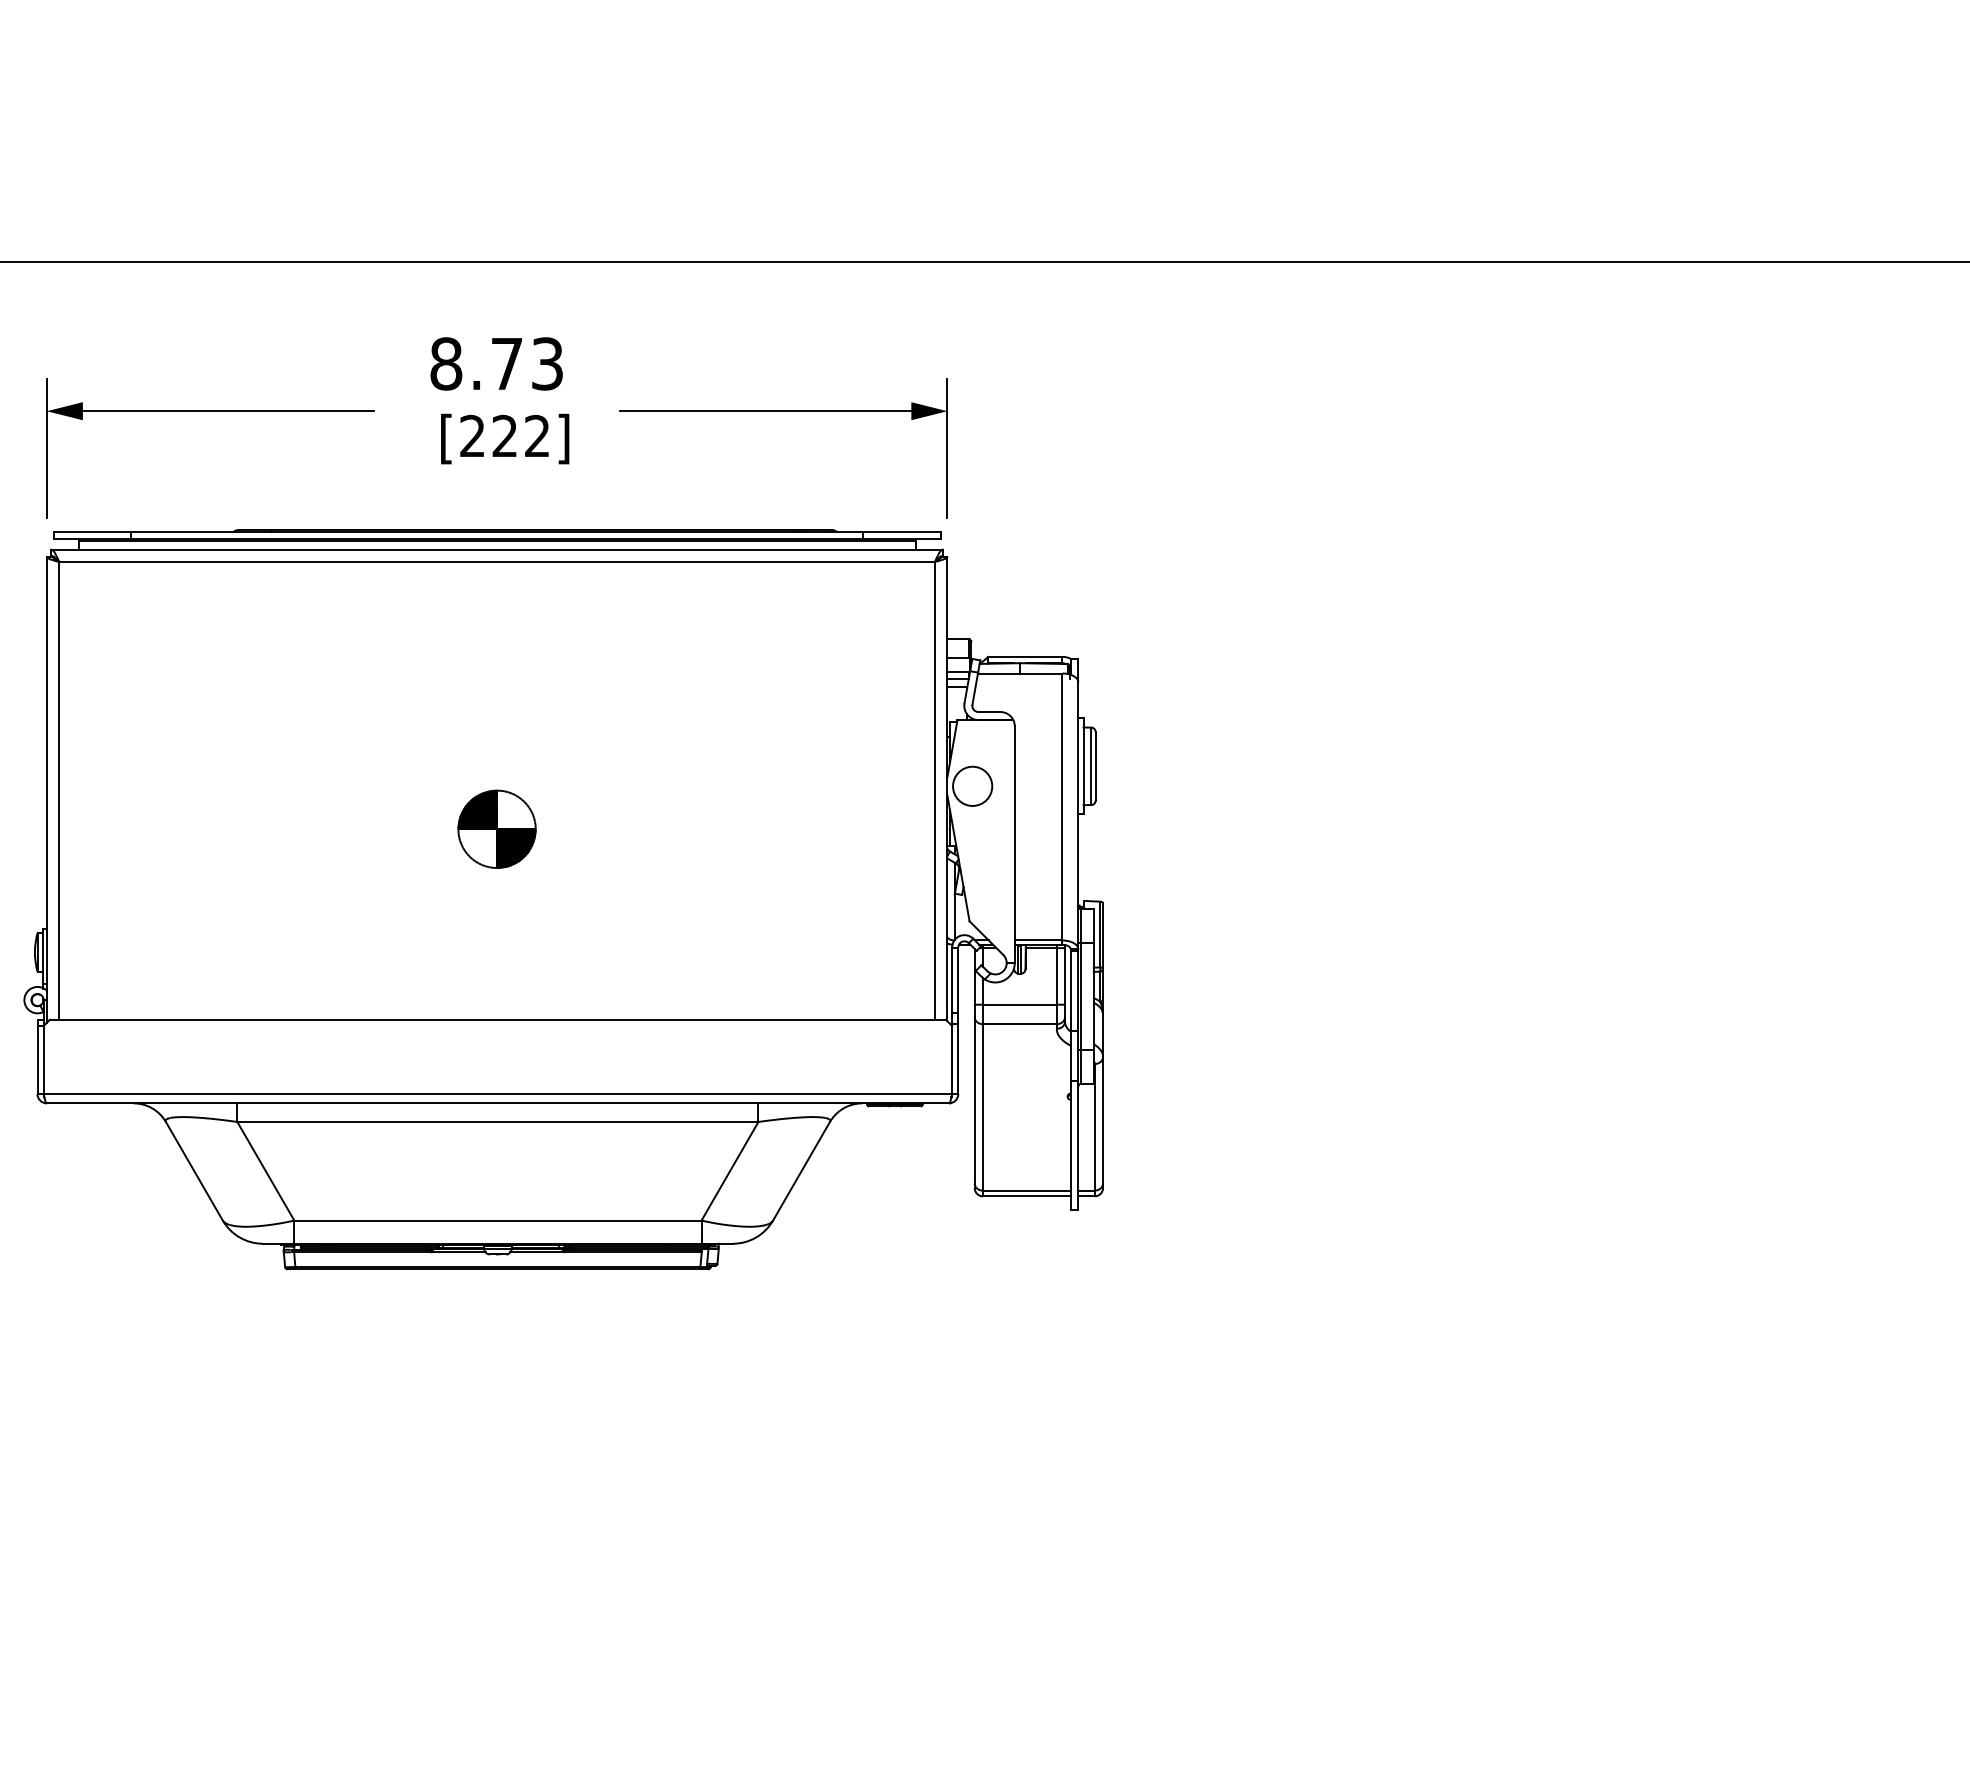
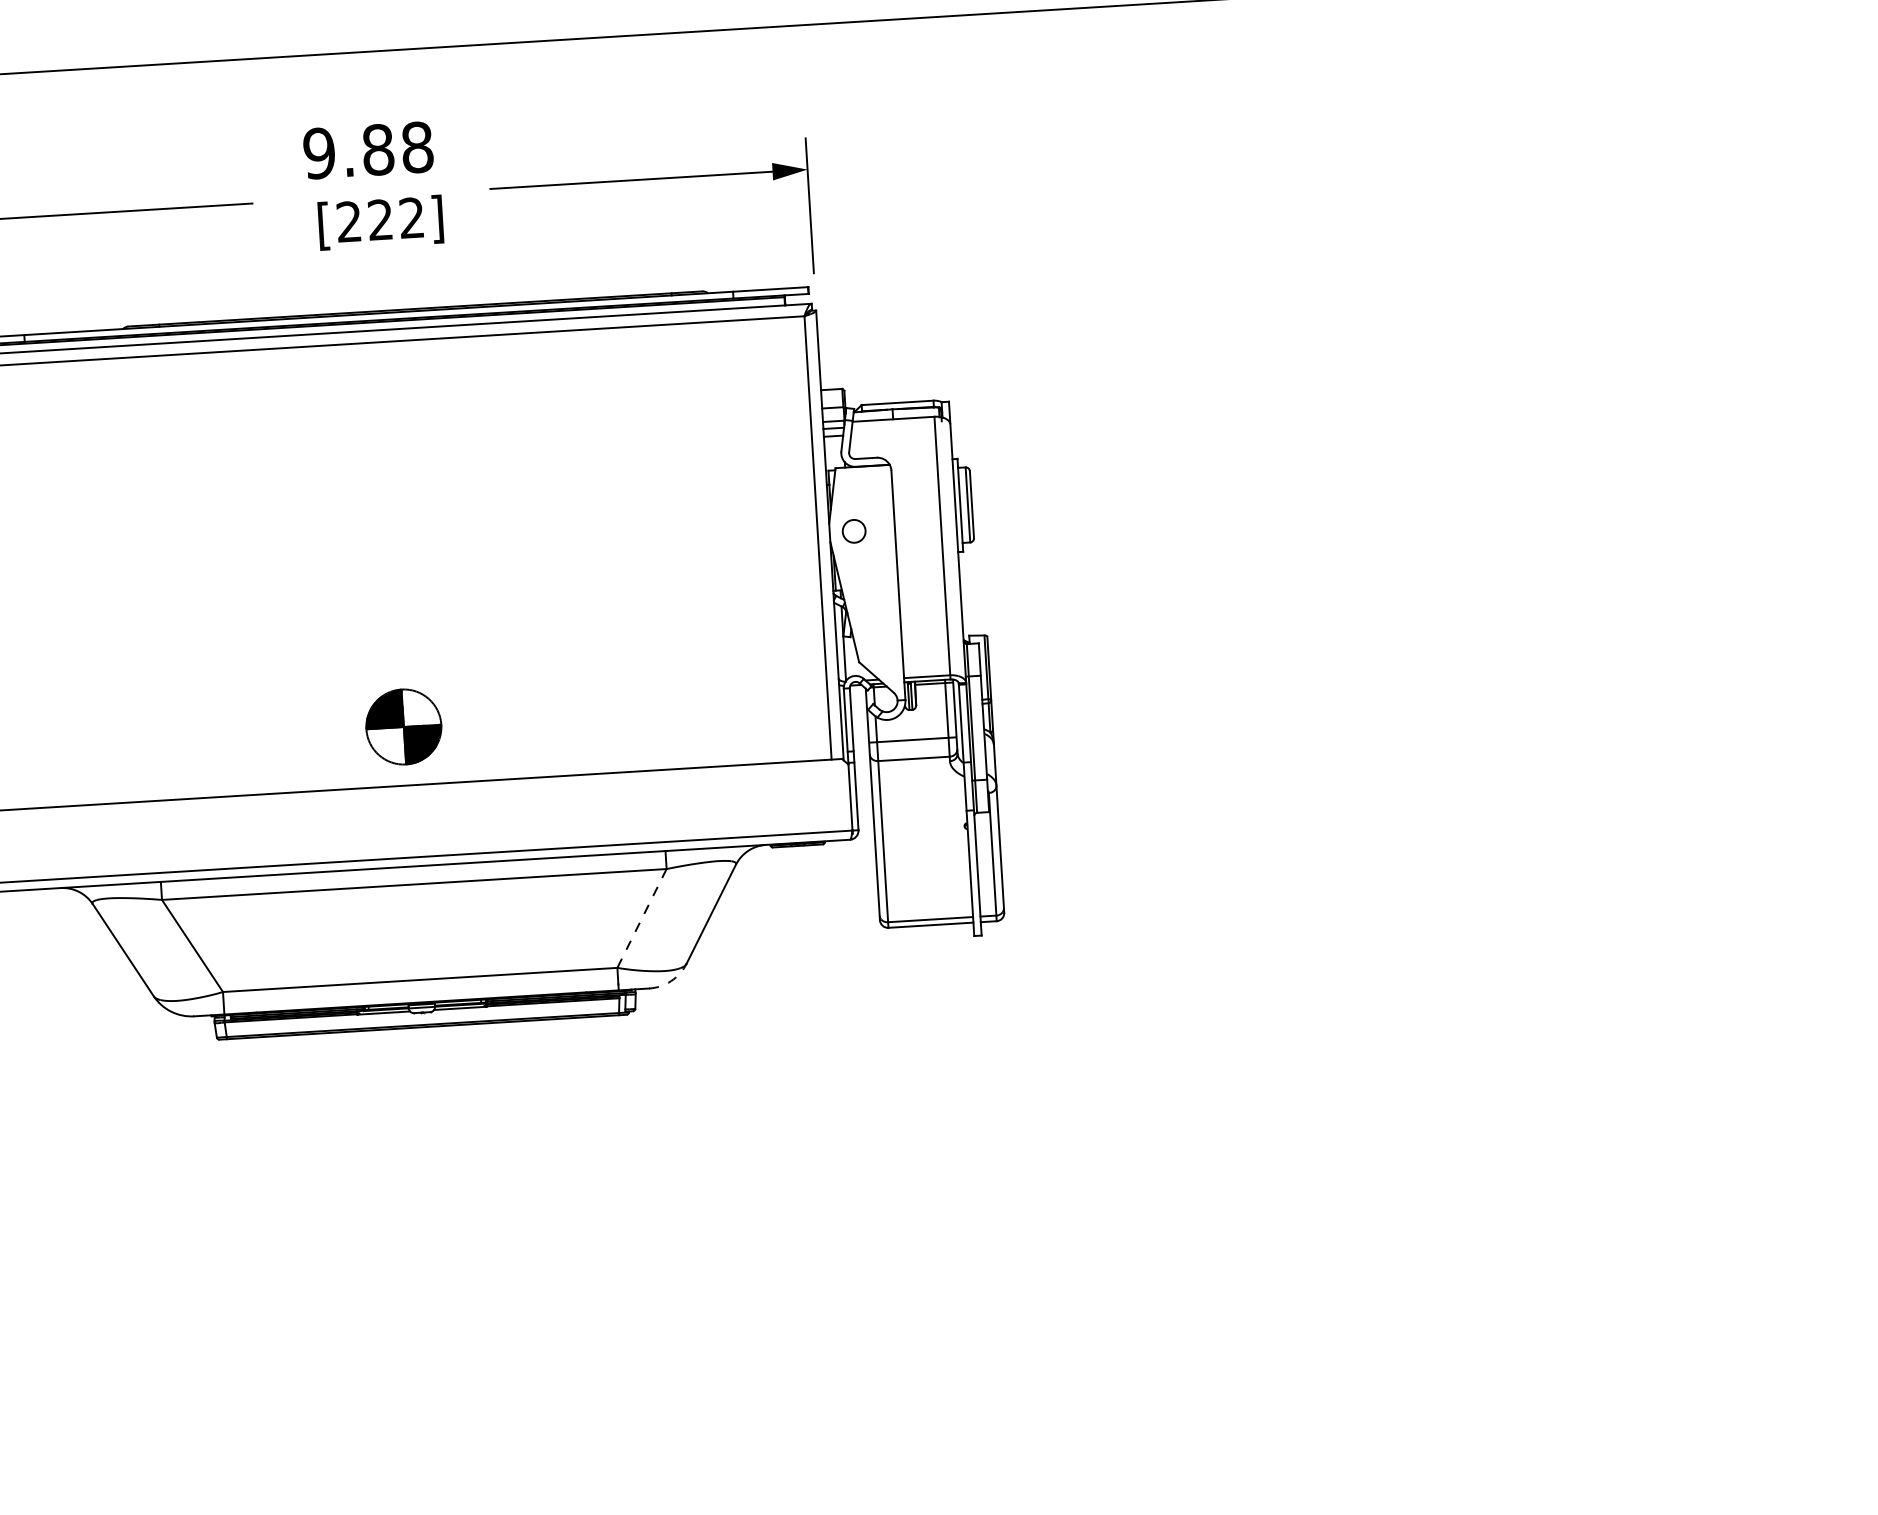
text: (496, 363) -> (368, 150), 8.73 -> 9.88
circle: (972, 785) -> (853, 530), size x0.6
part: (496, 828) -> (403, 726), moved
line: (730, 1171) -> (642, 918), solid -> dashed
arc: (756, 1237) -> (671, 981), solid -> dashed

